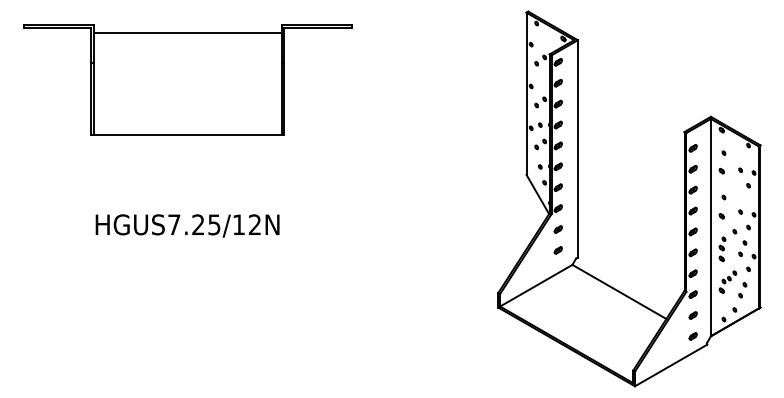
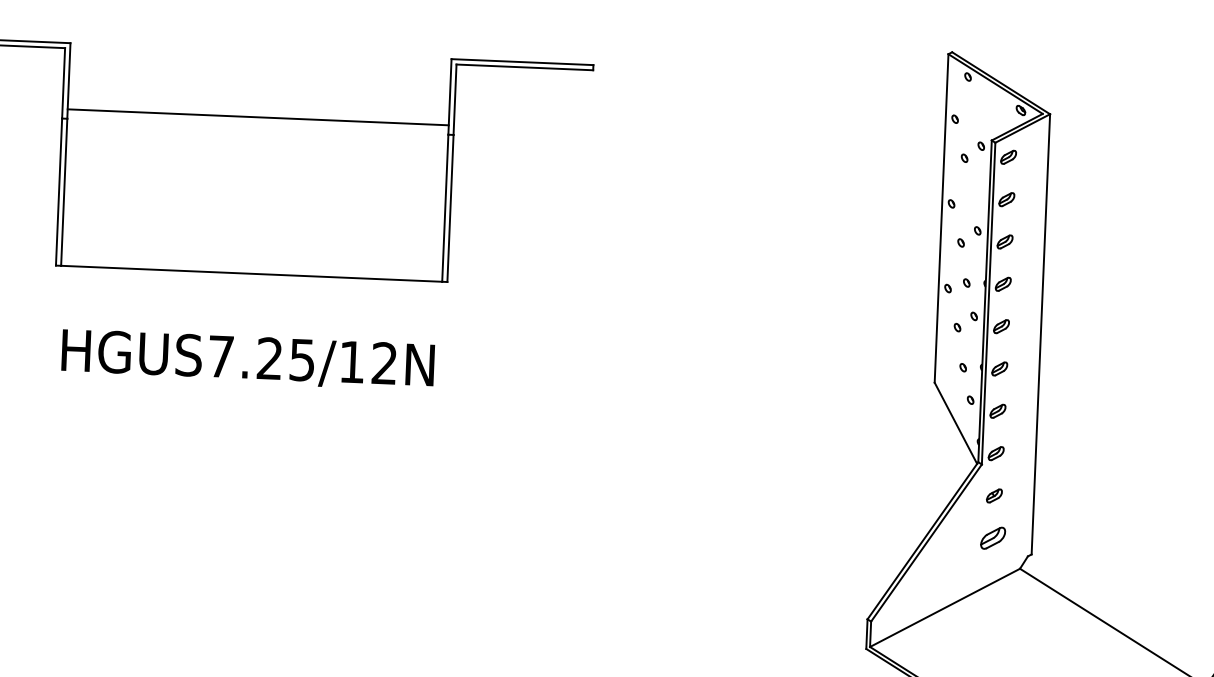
line: (187, 33) -> (257, 118), moved
text: (187, 225) -> (247, 359), moved
part: (557, 250) -> (990, 538), size x1.6

